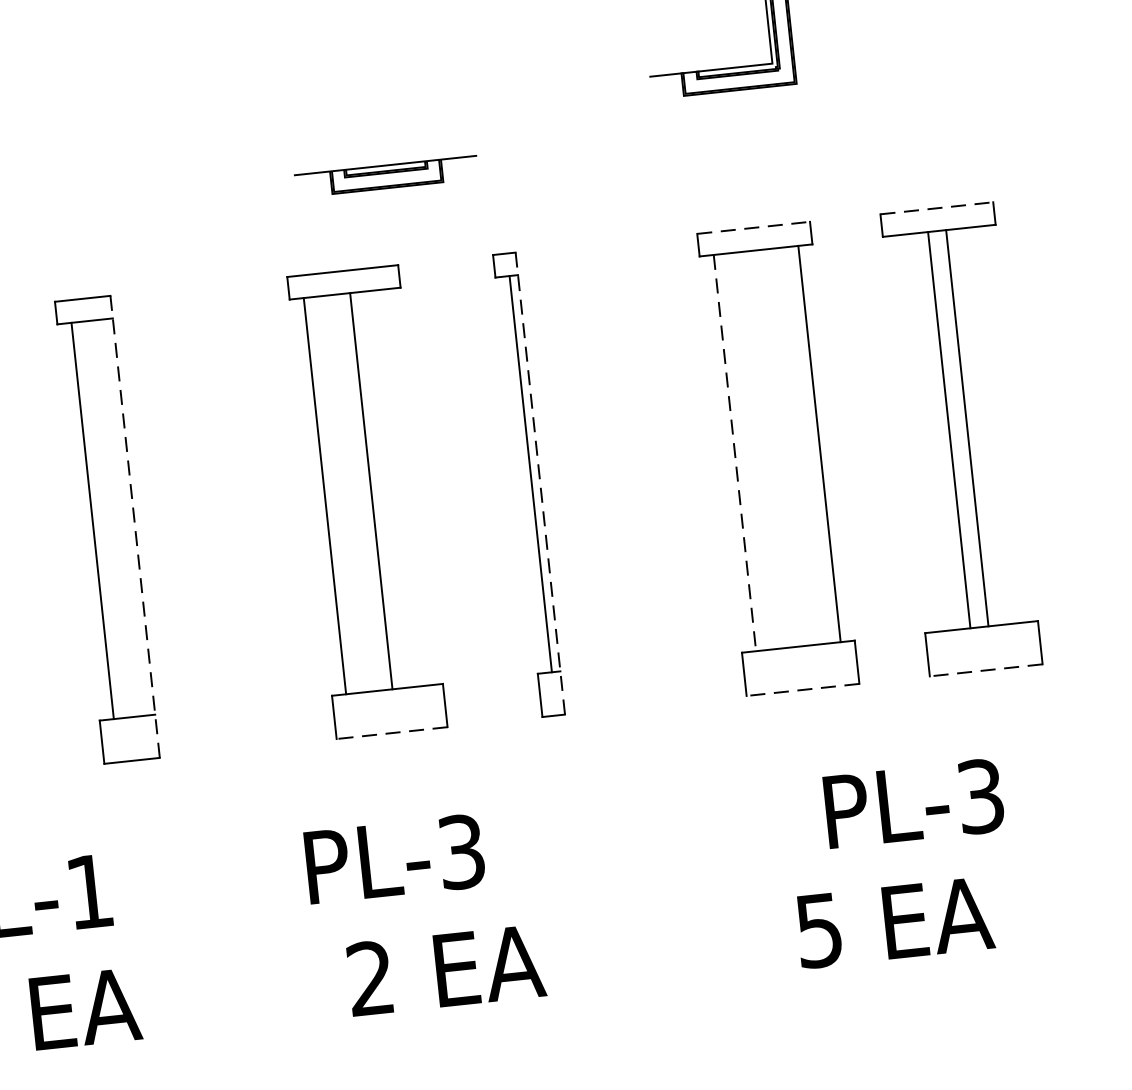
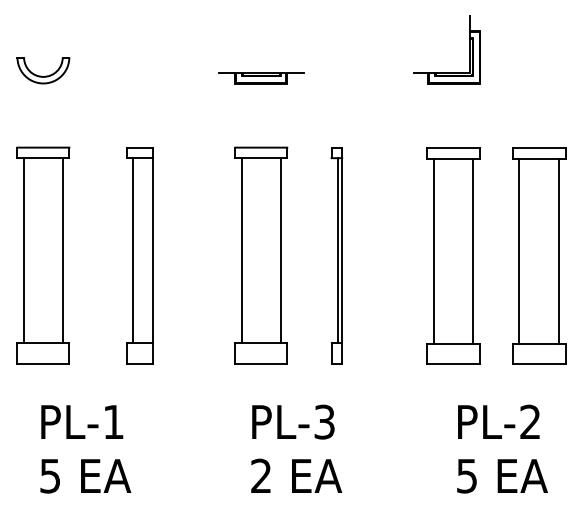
part: (387, 177) -> (261, 78), moved
line: (937, 207) -> (539, 147), dashed -> solid
line: (753, 226) -> (453, 147), dashed -> solid
line: (967, 426) -> (519, 250), moved
line: (948, 428) -> (558, 250), moved
line: (734, 453) -> (433, 251), dashed -> solid
line: (541, 485) -> (342, 256), dashed -> solid
line: (370, 490) -> (280, 250), moved
line: (134, 528) -> (152, 256), dashed -> solid
line: (984, 671) -> (538, 364), dashed -> solid
line: (801, 691) -> (452, 364), dashed -> solid
line: (392, 732) -> (261, 363), dashed -> solid
text: (981, 797) -> (530, 422), PL-3 -> PL-2
text: (395, 857) -> (293, 421), moved
text: (895, 923) -> (502, 476), moved
text: (445, 969) -> (296, 475), moved

